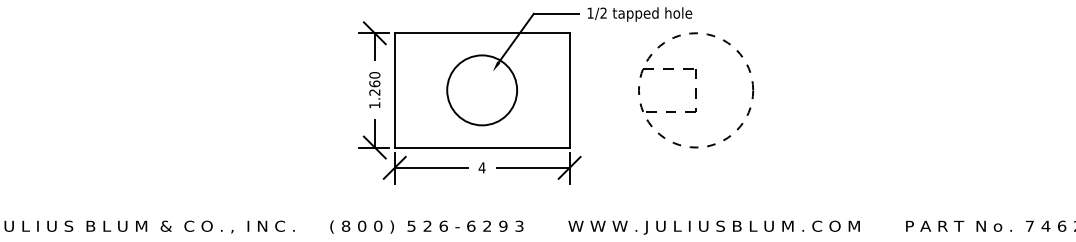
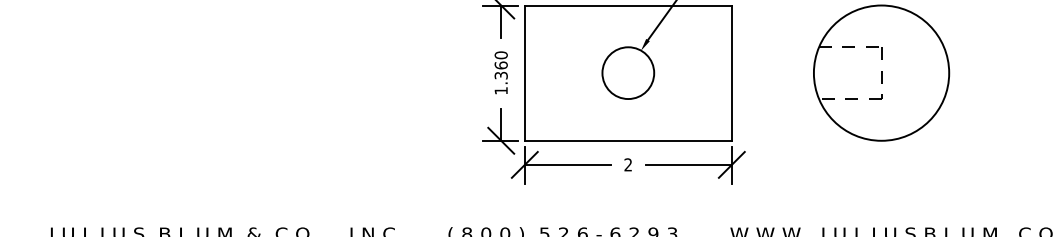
circle: (482, 90) -> (628, 73), size x0.62
circle: (695, 90) -> (880, 73), dashed -> solid
text: (375, 92) -> (502, 75), 1.260 -> 1.360
text: (481, 167) -> (627, 164), 4 -> 2

